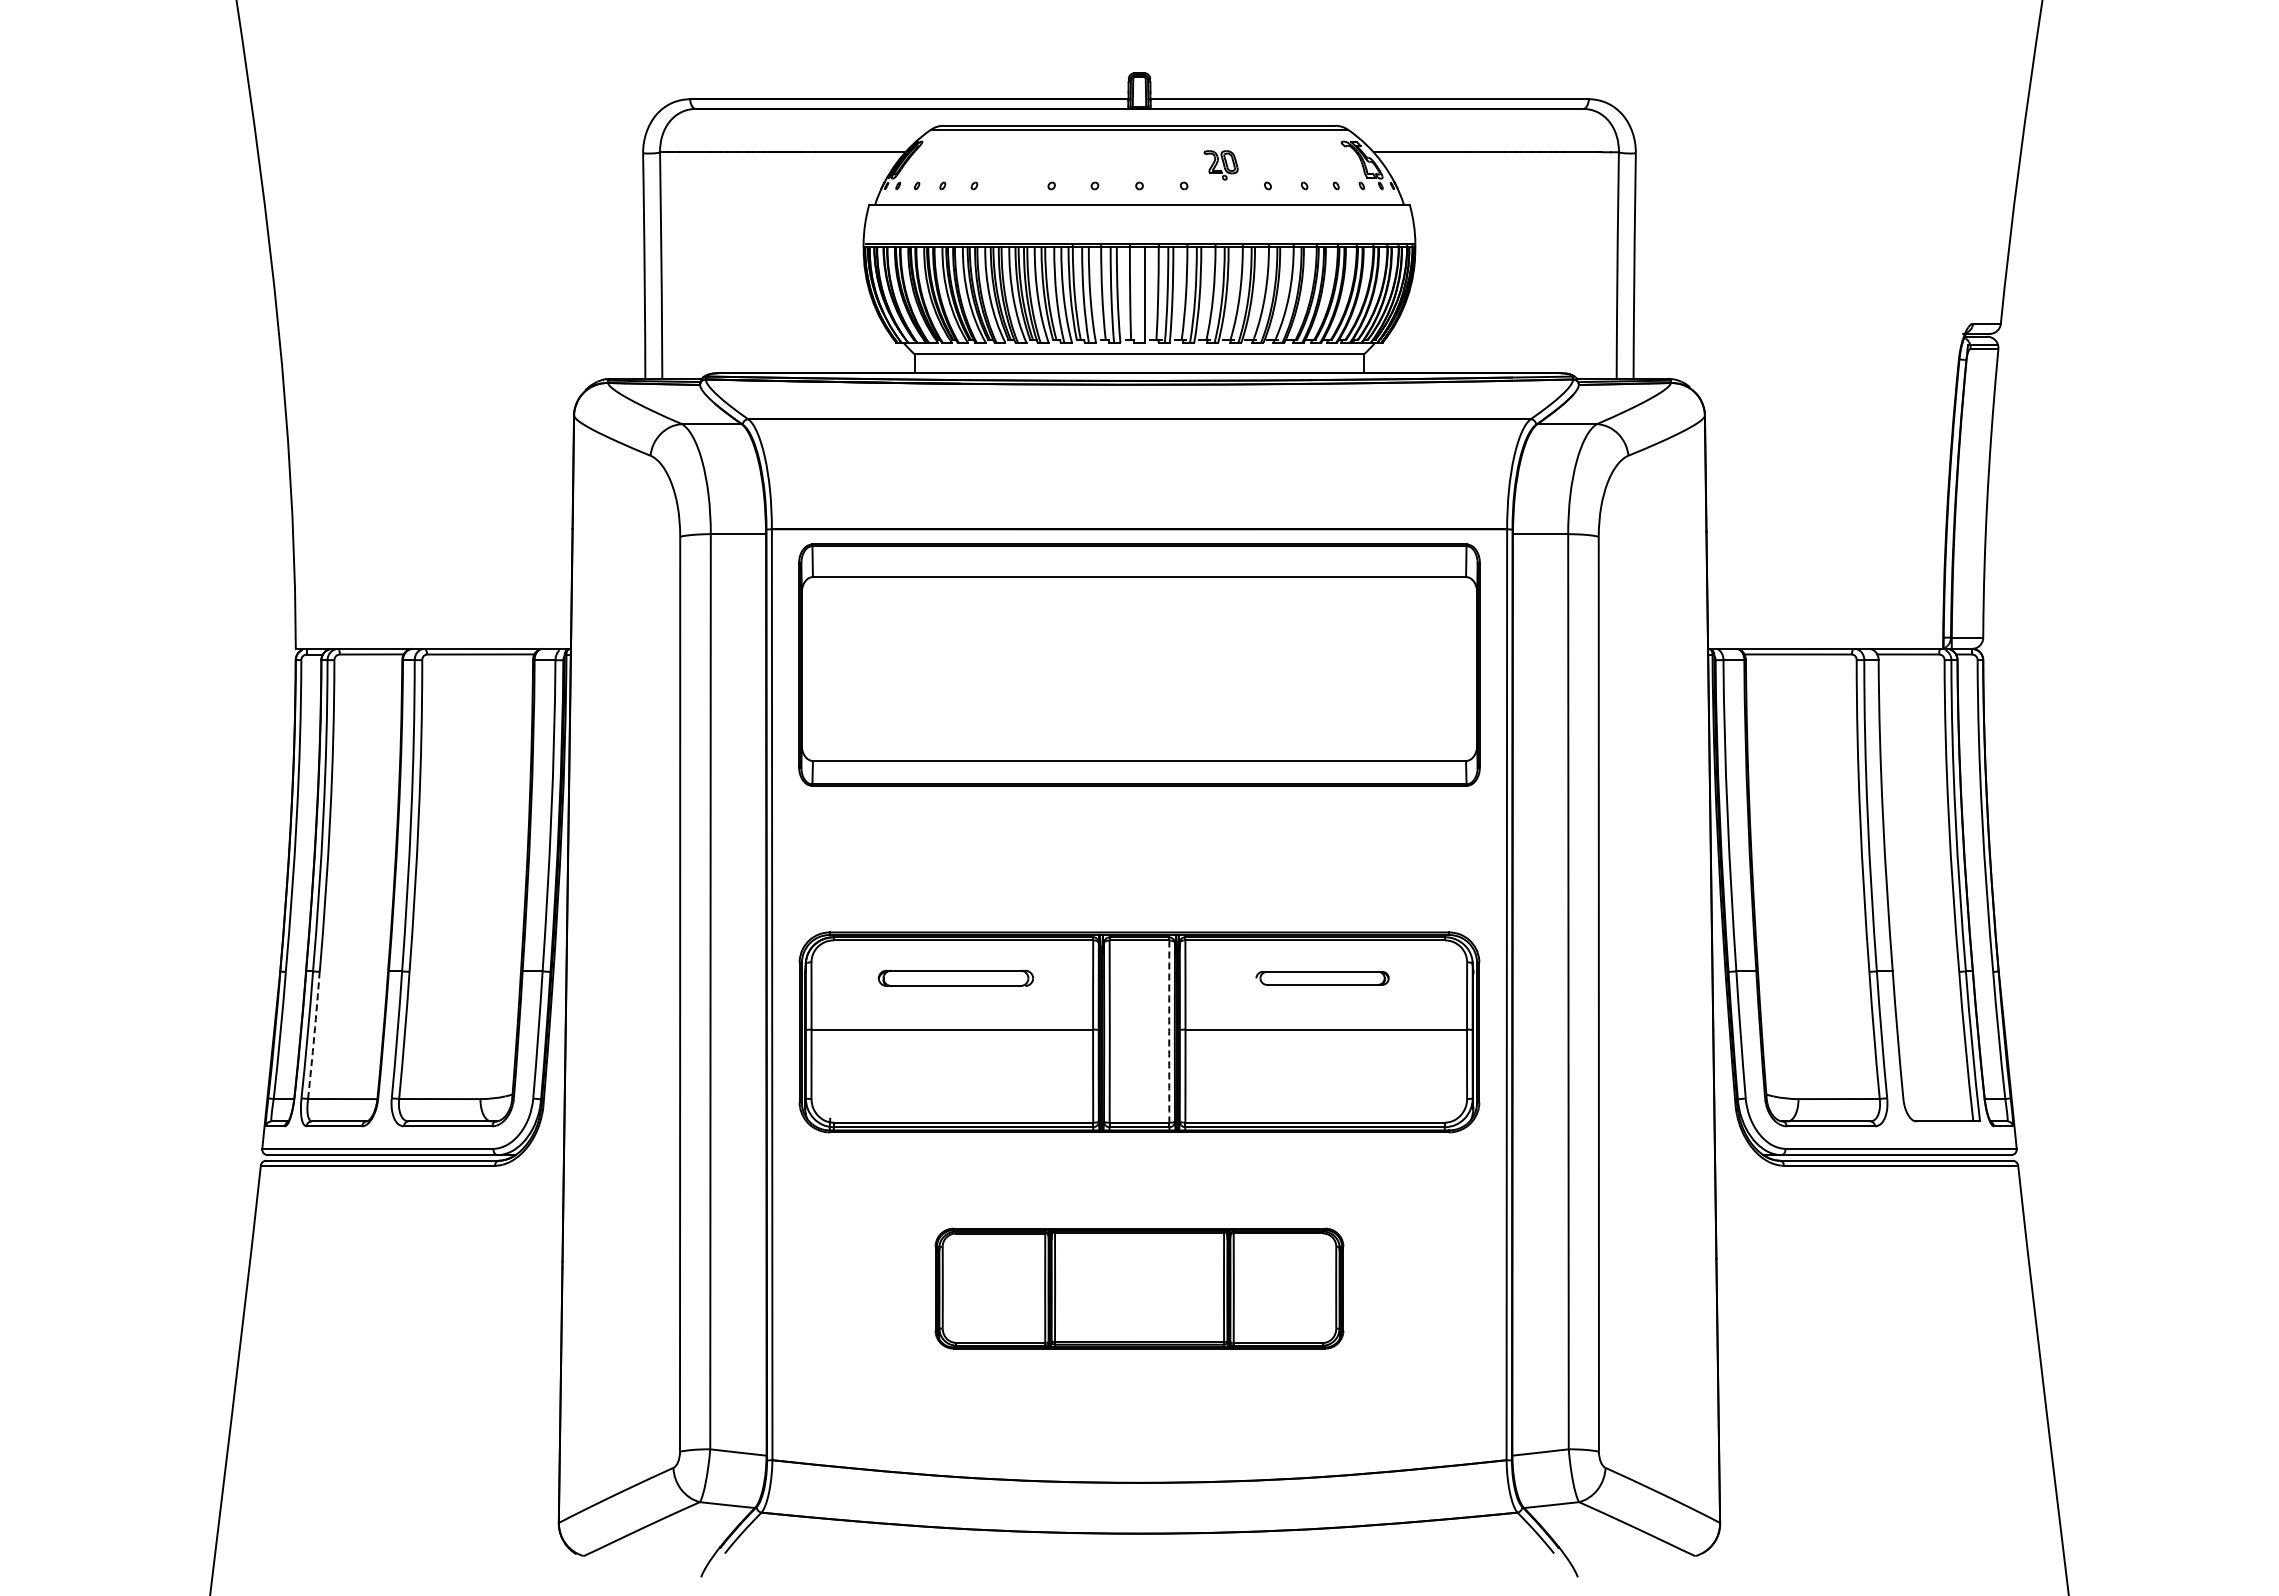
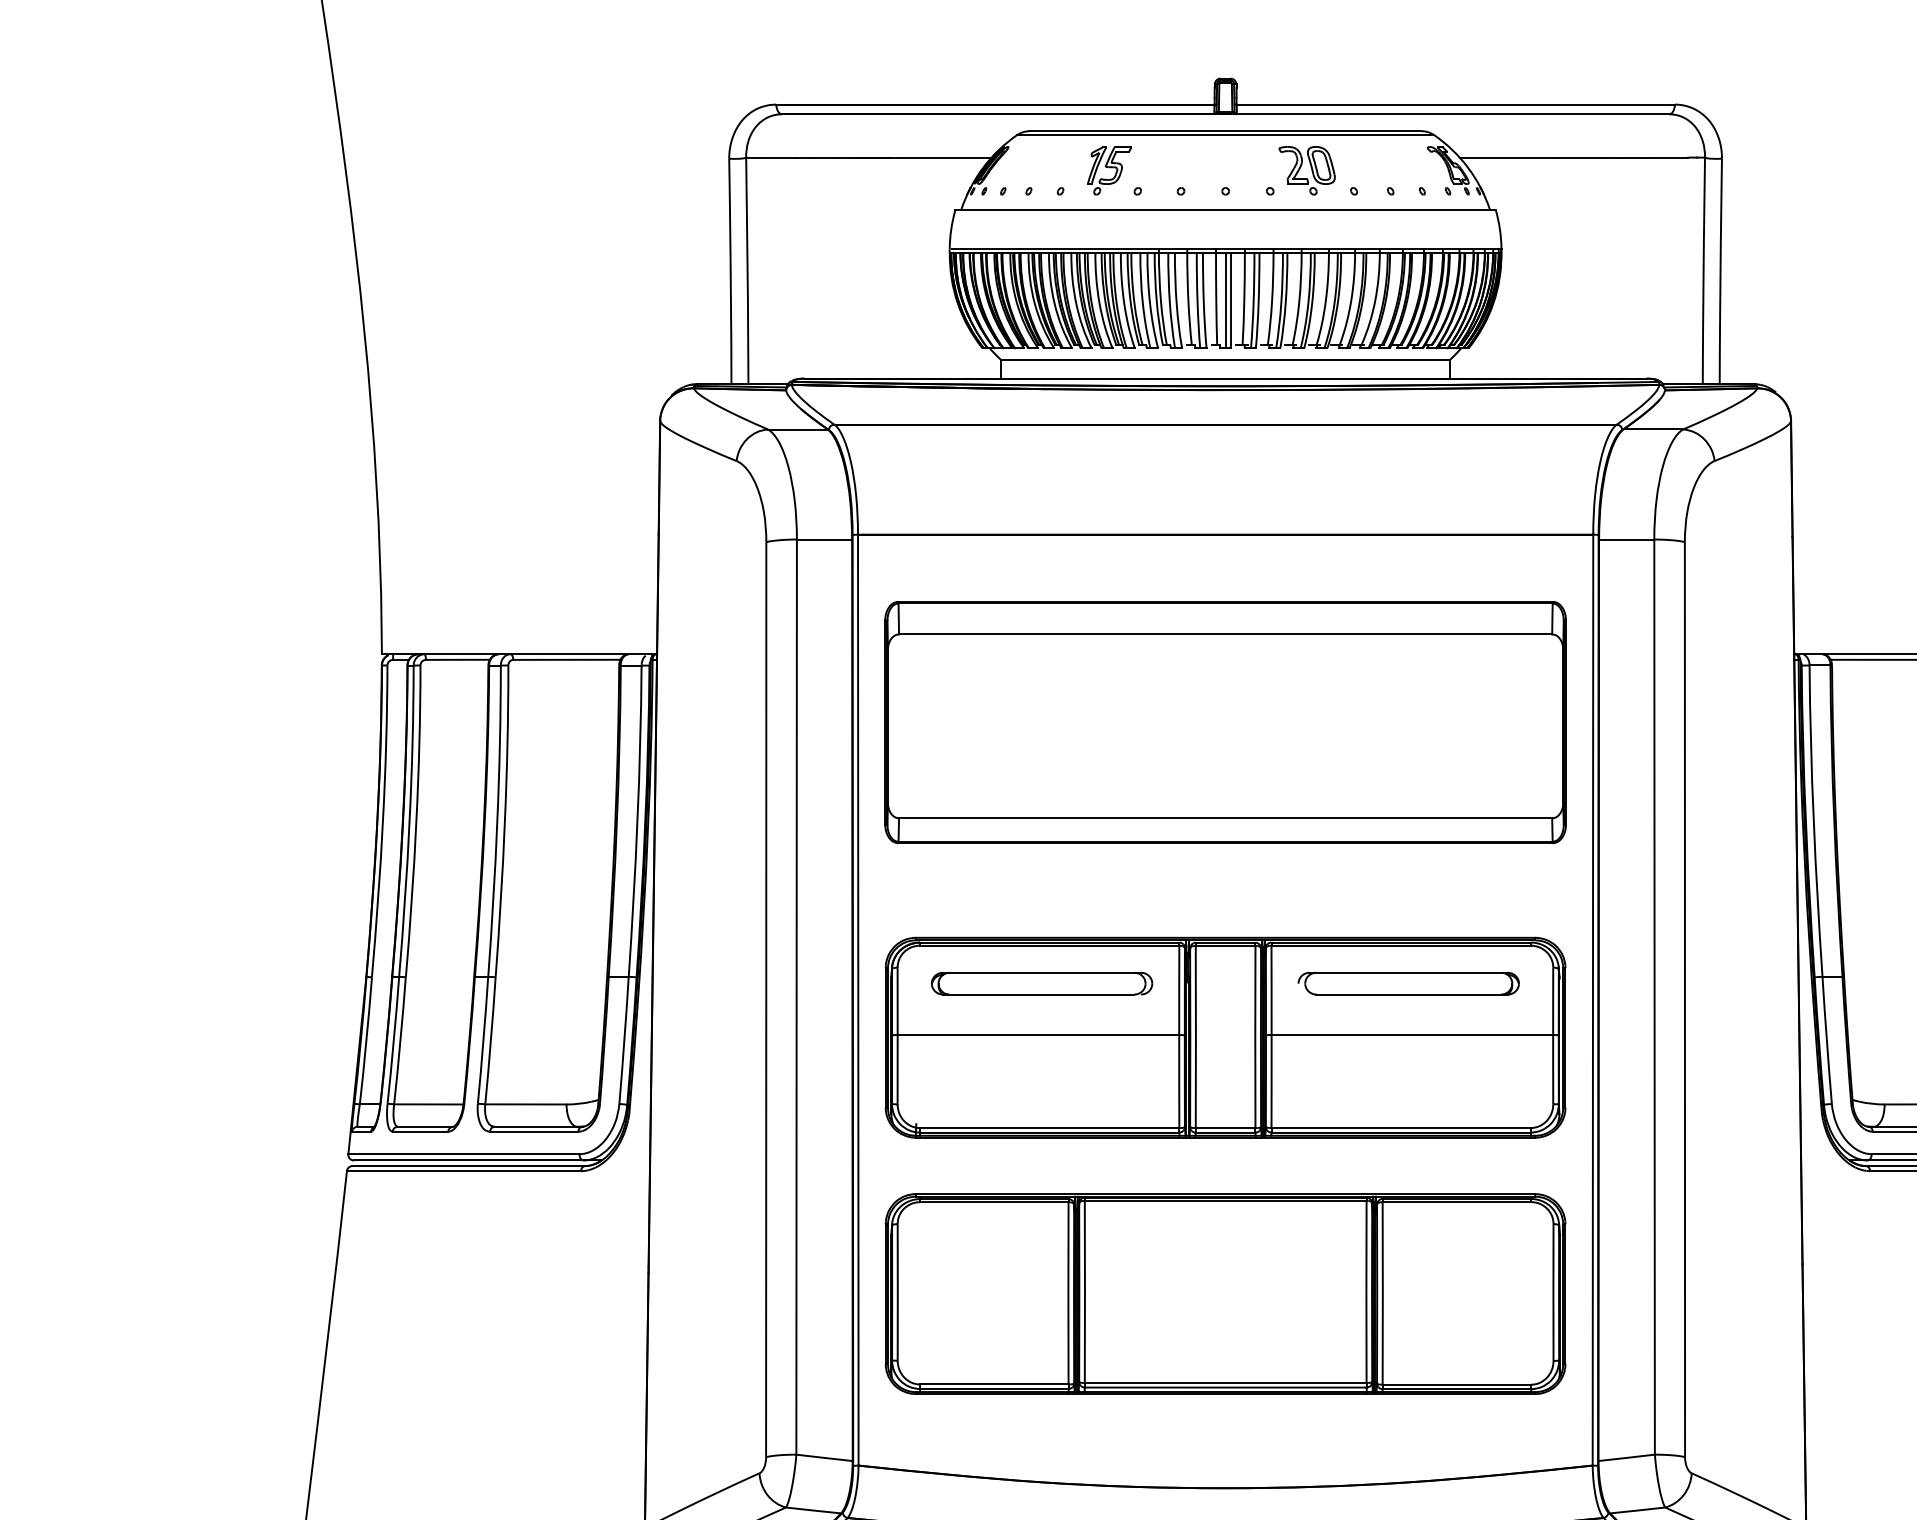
part: (1023, 165) -> (1109, 170), added
part: (1220, 165) -> (1306, 170), size x1.67
line: (1139, 294) -> (1225, 299), added
part: (1139, 664) -> (1225, 721), moved
part: (955, 978) -> (1041, 983), size x1.43
part: (1322, 978) -> (1408, 983), size x1.67
arc: (1169, 1031) -> (1255, 1036), dashed -> solid
arc: (314, 1035) -> (400, 1040), dashed -> solid
part: (1139, 1288) -> (1225, 1293), size x1.67

